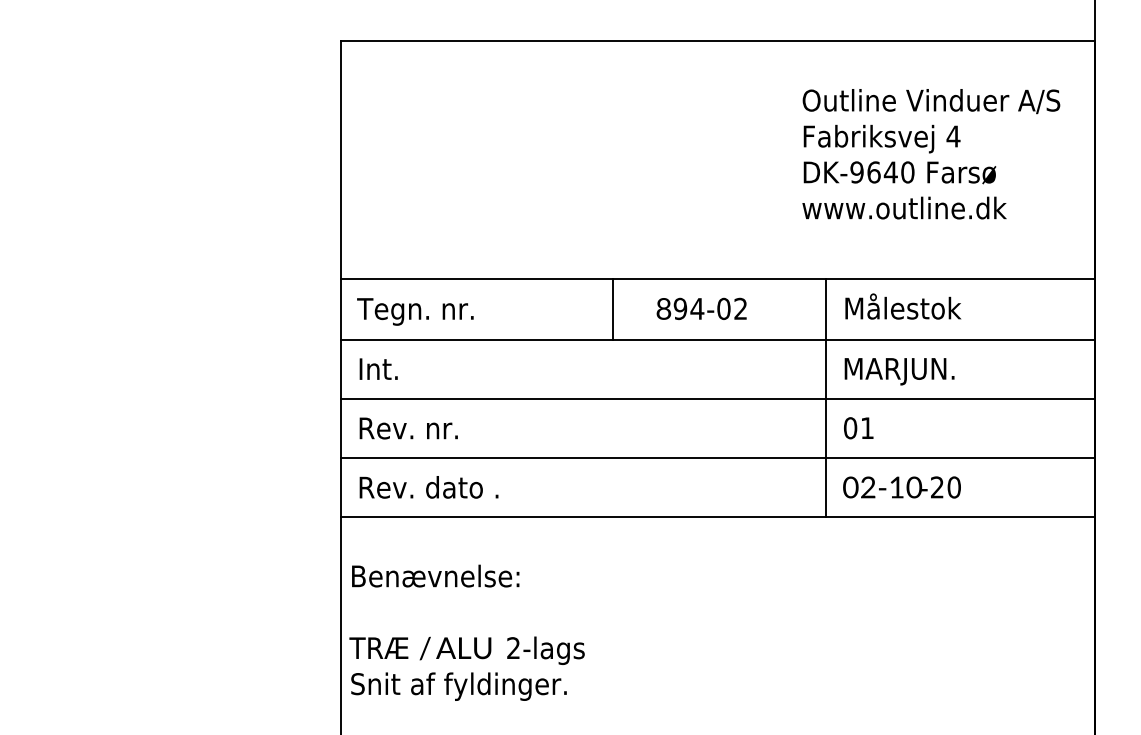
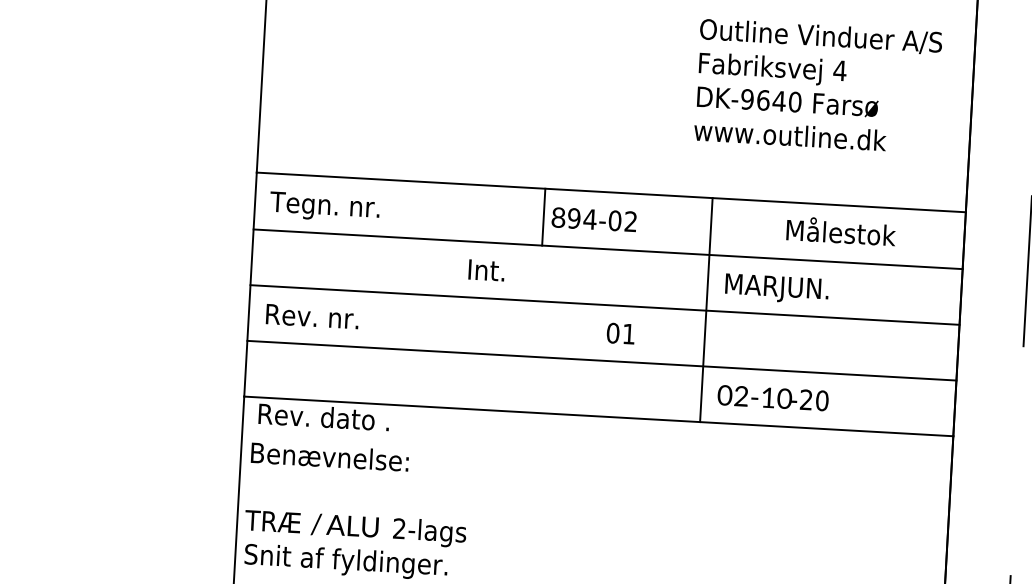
text: (903, 306) -> (841, 231), moved
line: (613, 309) -> (544, 217), moved
text: (378, 368) -> (486, 269), moved
text: (858, 428) -> (620, 333), moved
text: (428, 487) -> (323, 417), moved

